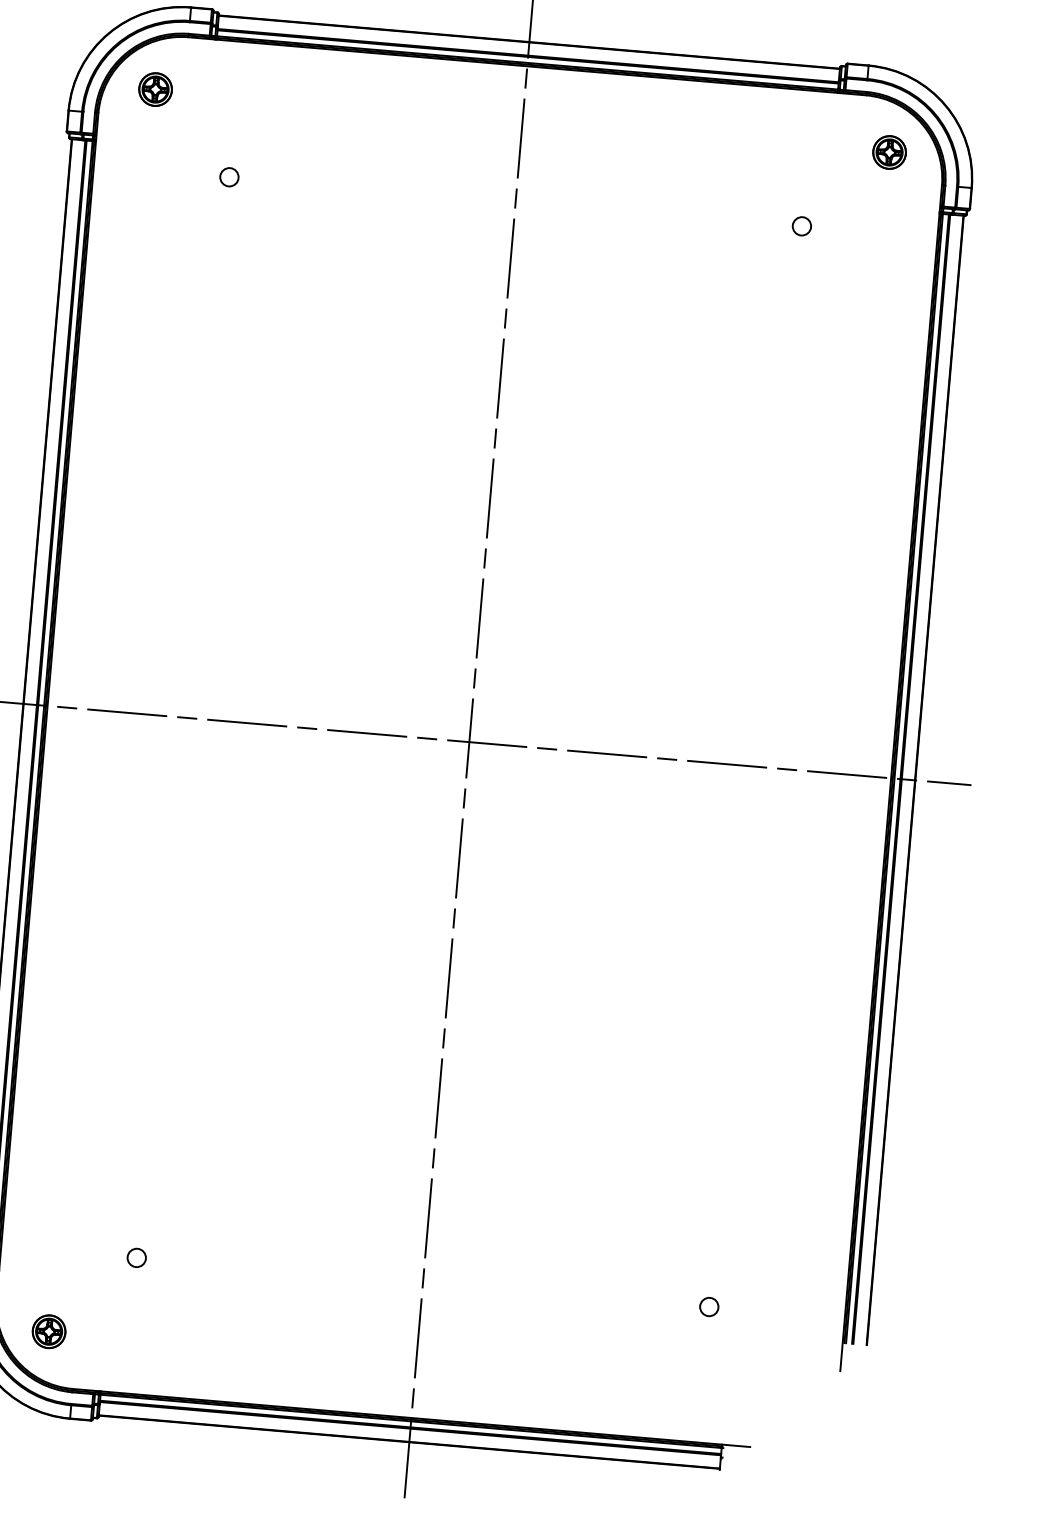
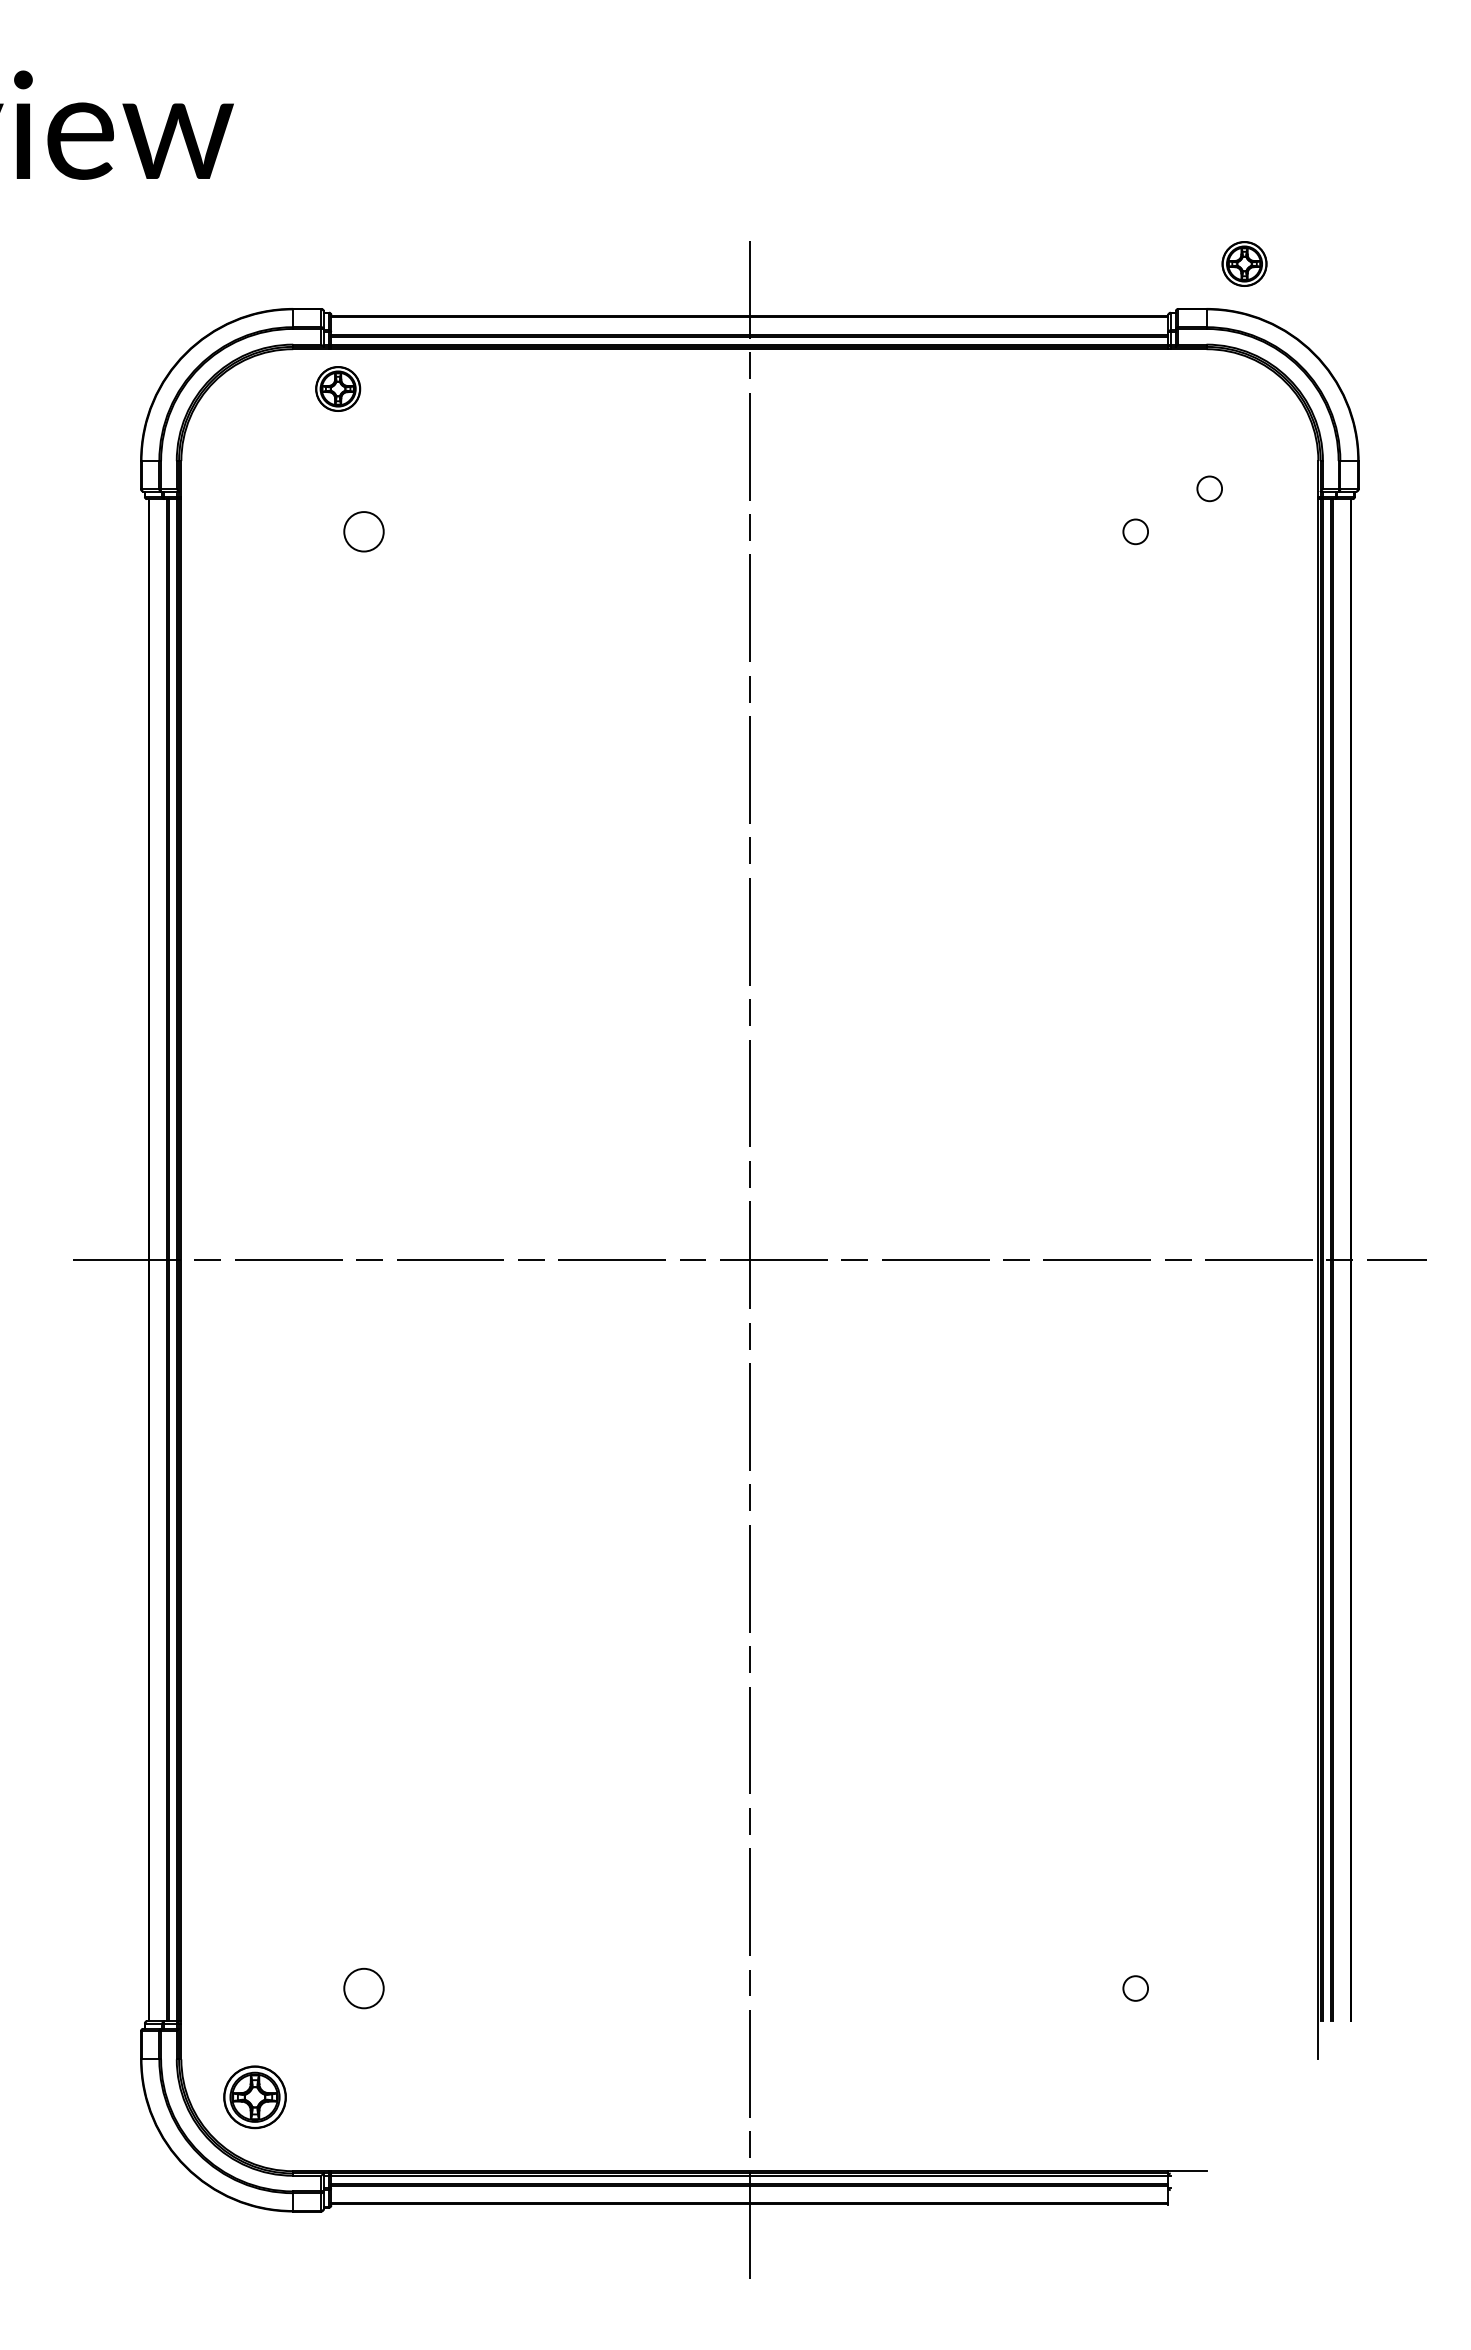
part: (155, 89) -> (338, 388), moved
part: (889, 152) -> (1244, 263), moved
circle: (229, 176) -> (363, 531), size x1.6
circle: (859, 198) -> (1209, 488), added
circle: (136, 1257) -> (363, 1988), size x1.6
part: (49, 1331) -> (255, 2097), size x1.4

